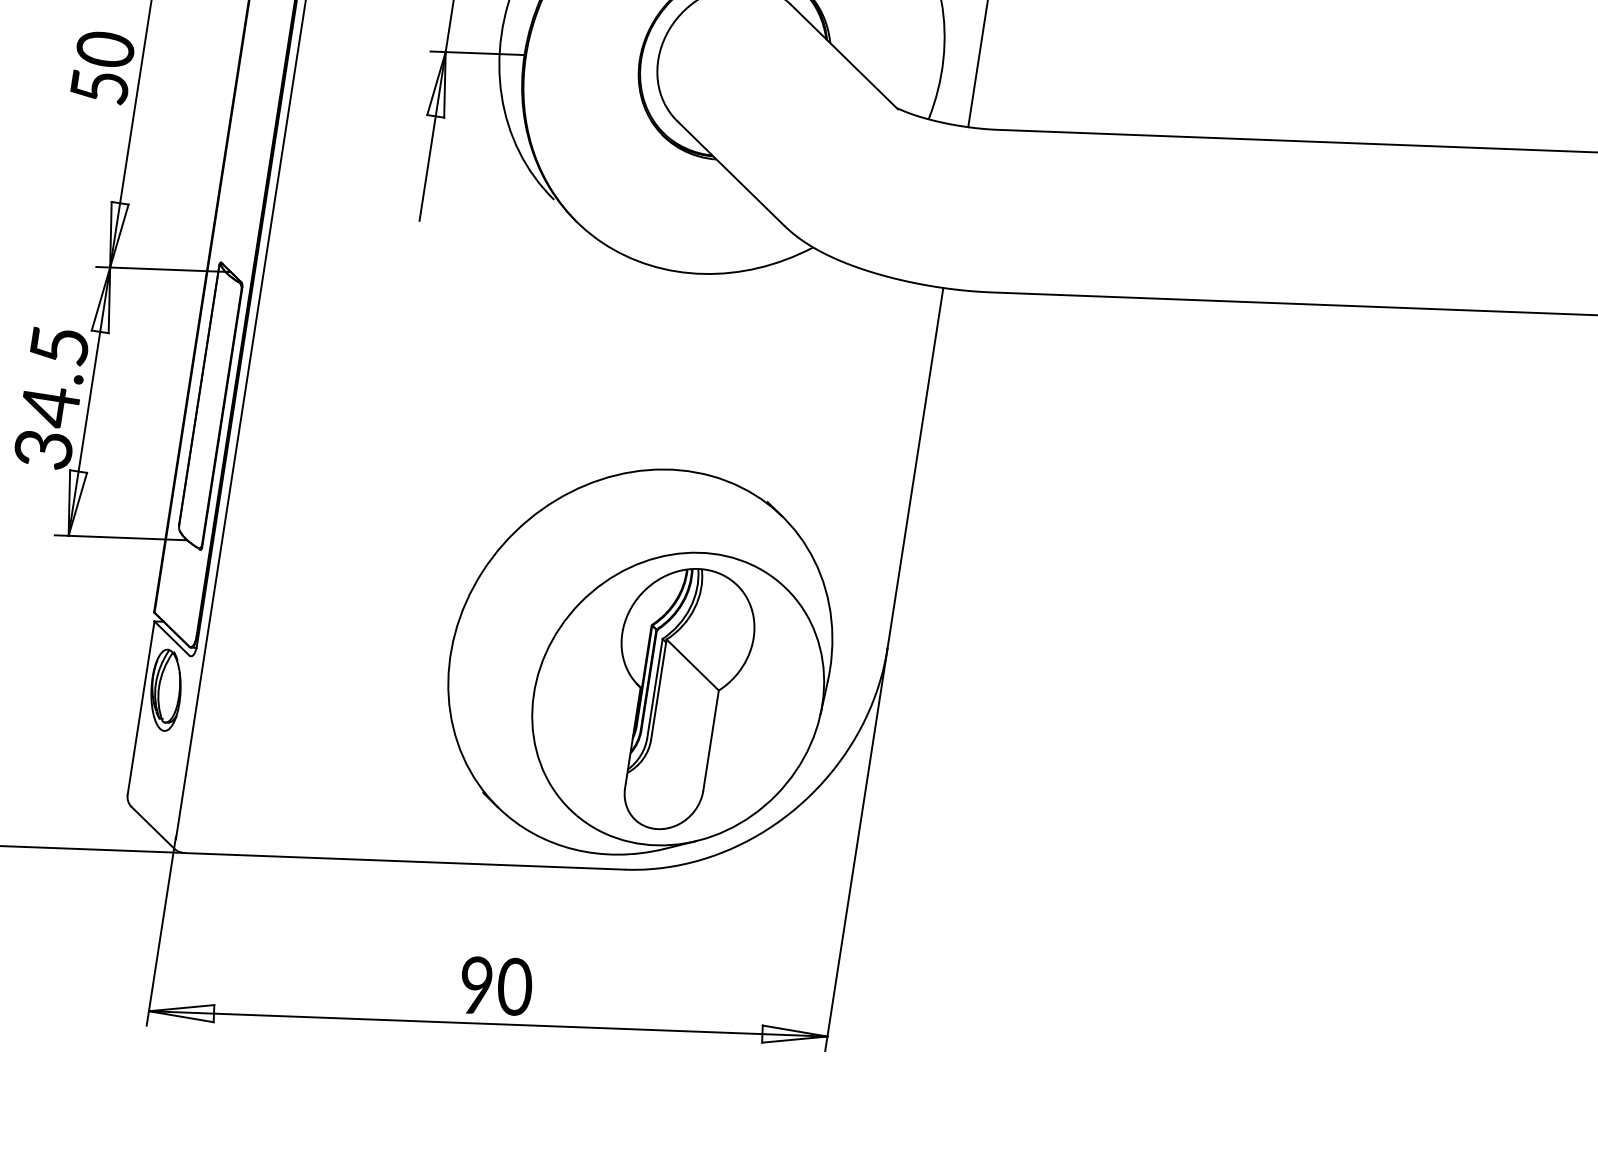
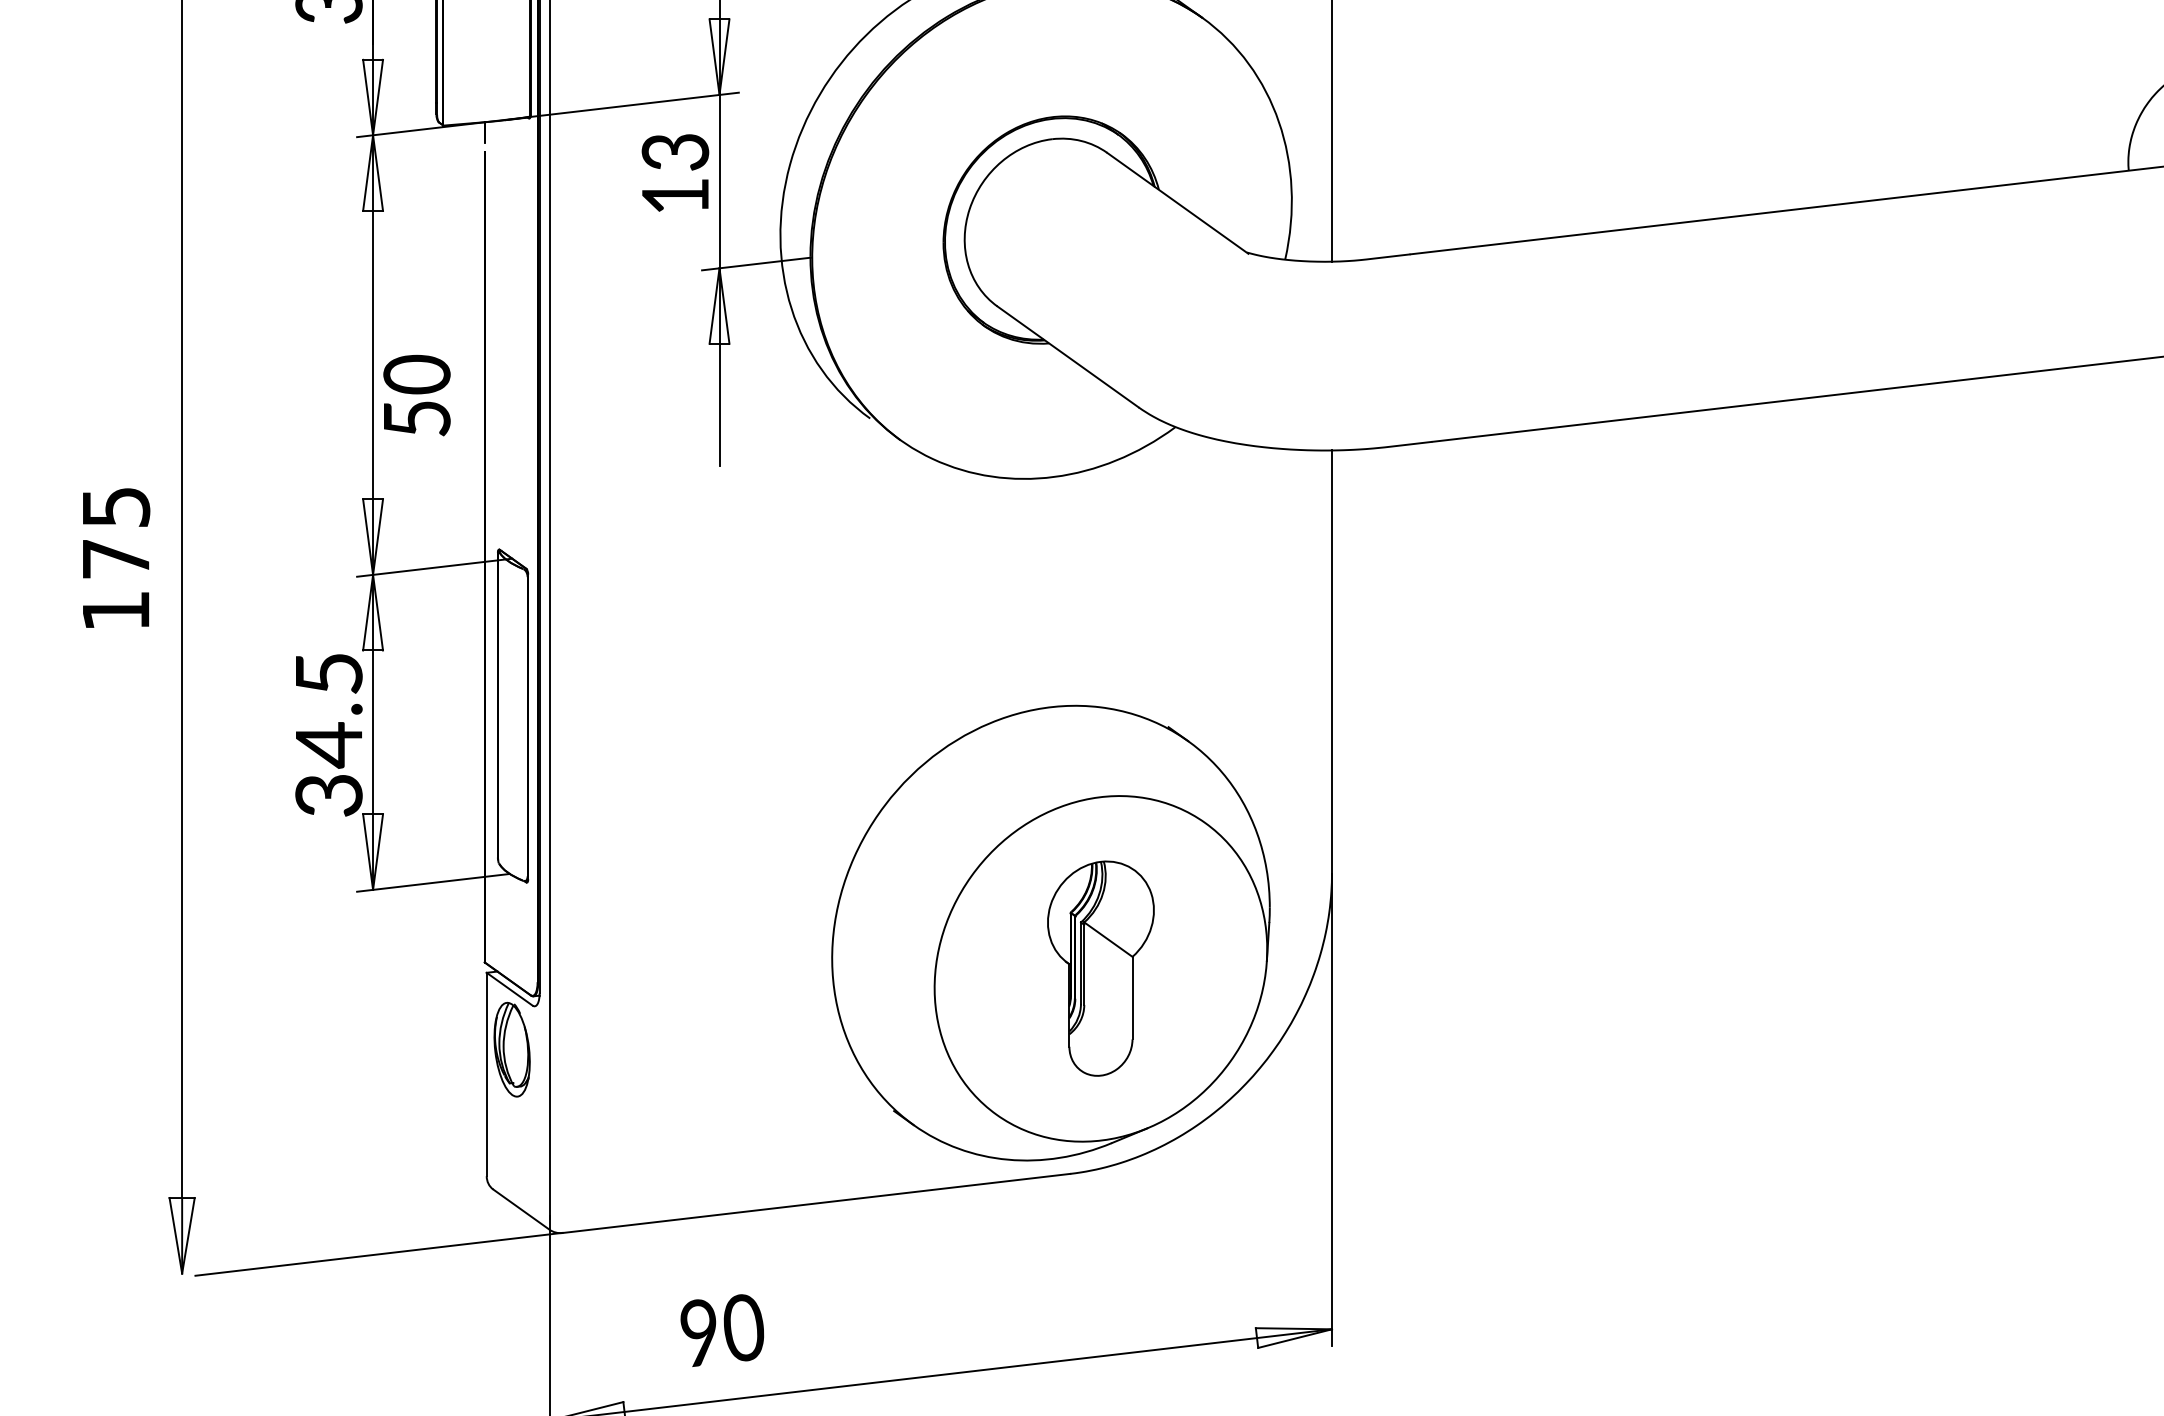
text: (102, 67) -> (416, 395), moved
part: (677, 698) -> (1100, 968), size x0.7
text: (496, 986) -> (722, 1330), moved

